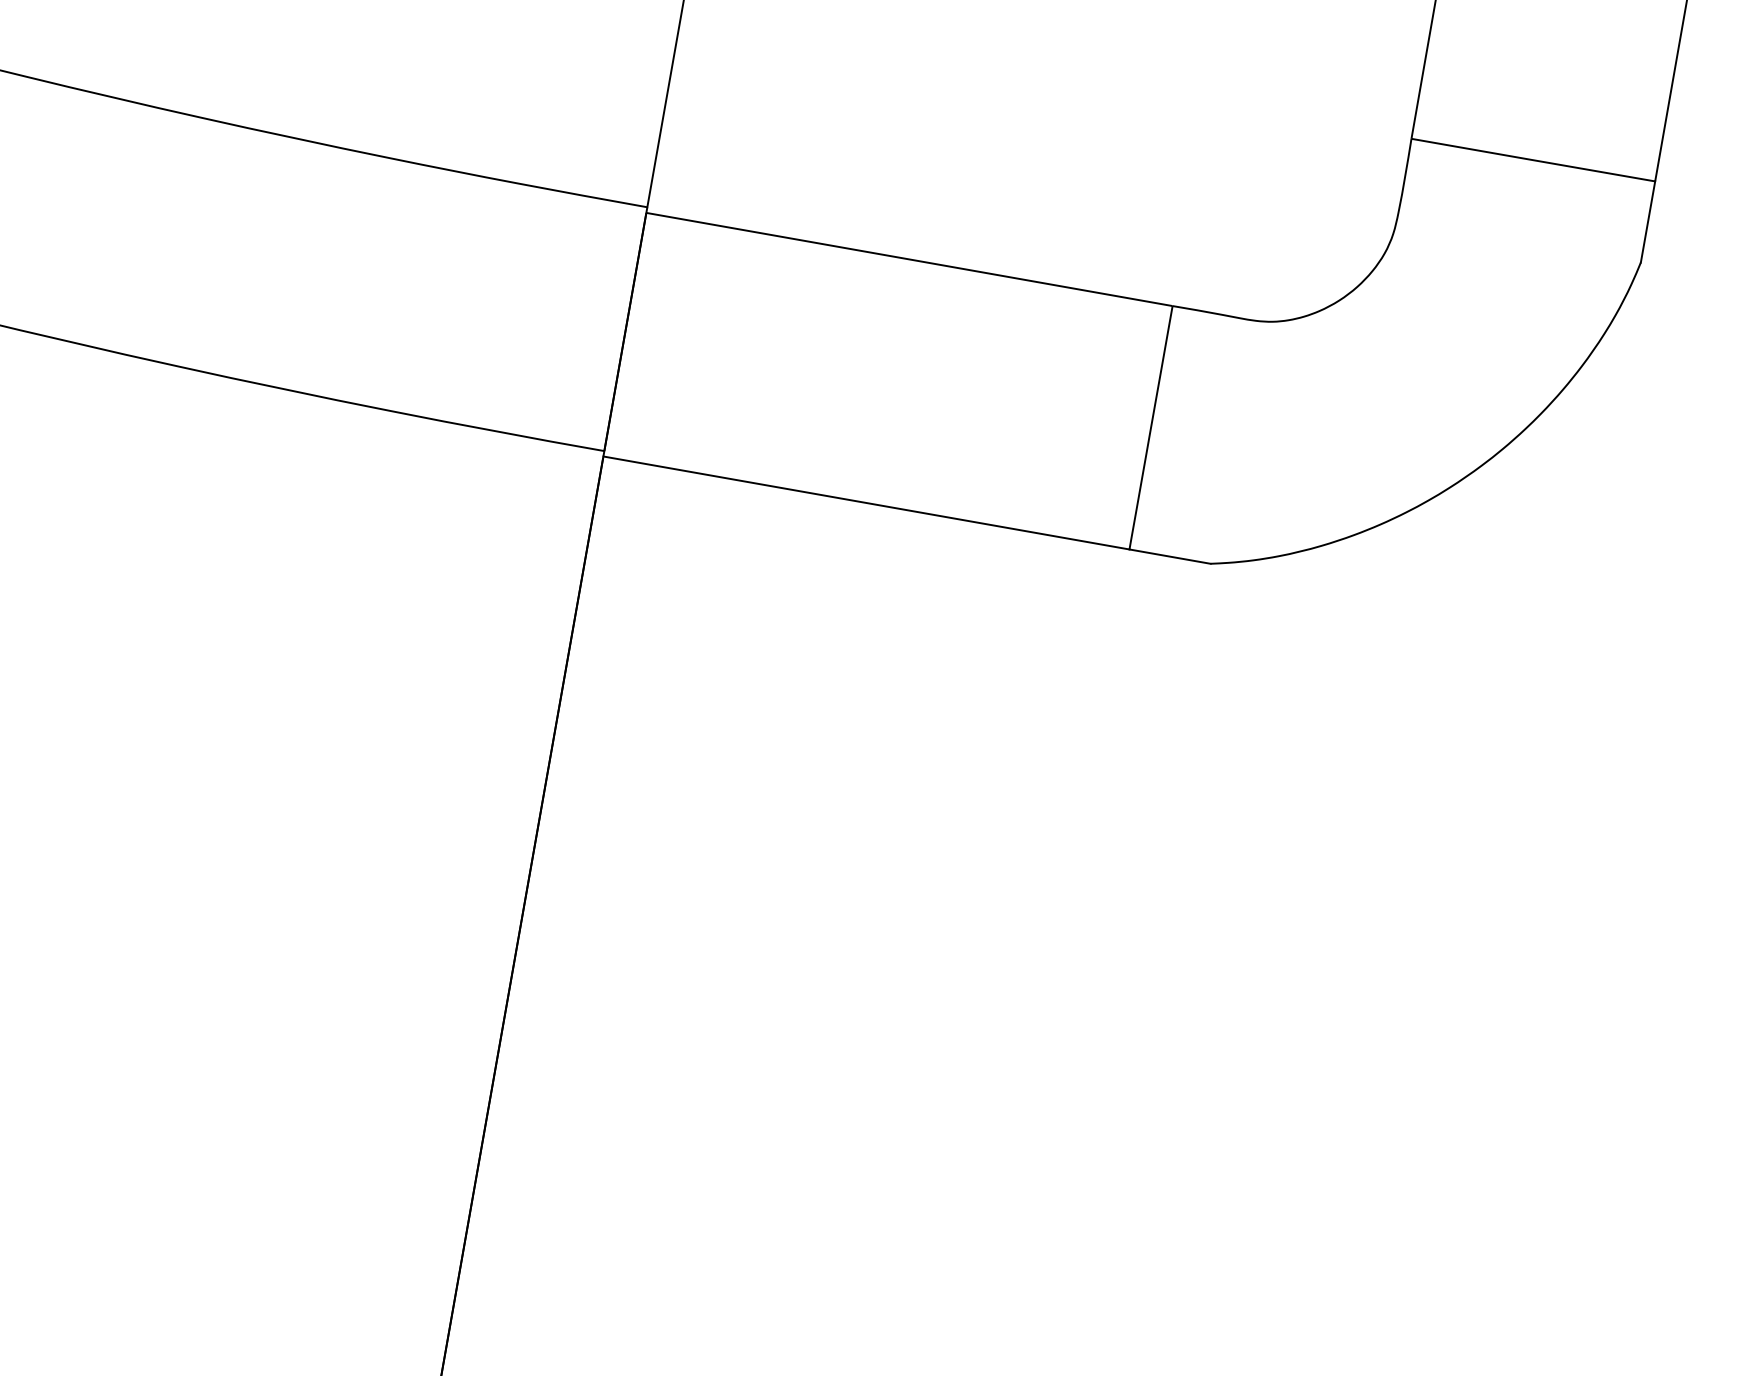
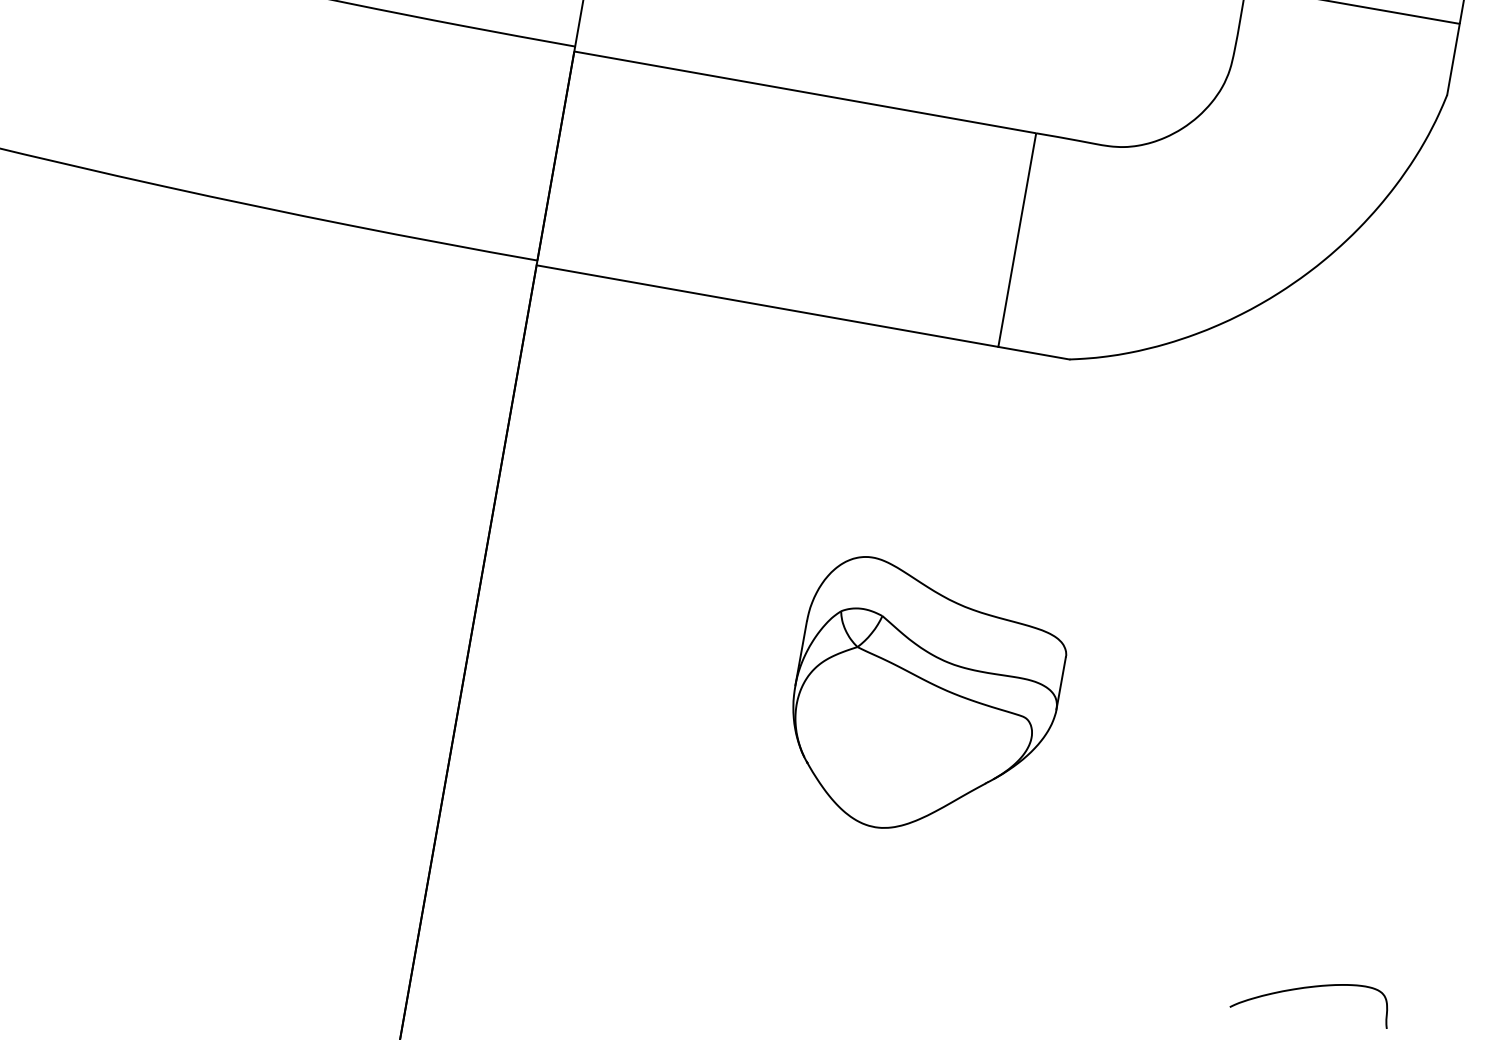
part: (1051, 942) -> (929, 691), added
curve: (1481, 1280) -> (1307, 988), added

